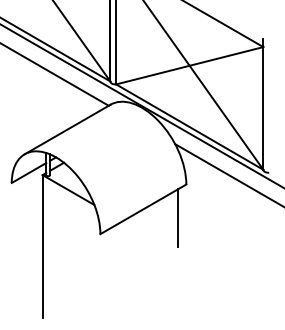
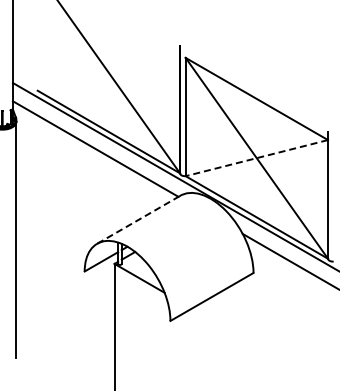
line: (189, 66) -> (256, 158), solid -> dashed
line: (67, 129) -> (138, 219), solid -> dashed
line: (178, 218) -> (245, 305), removed

